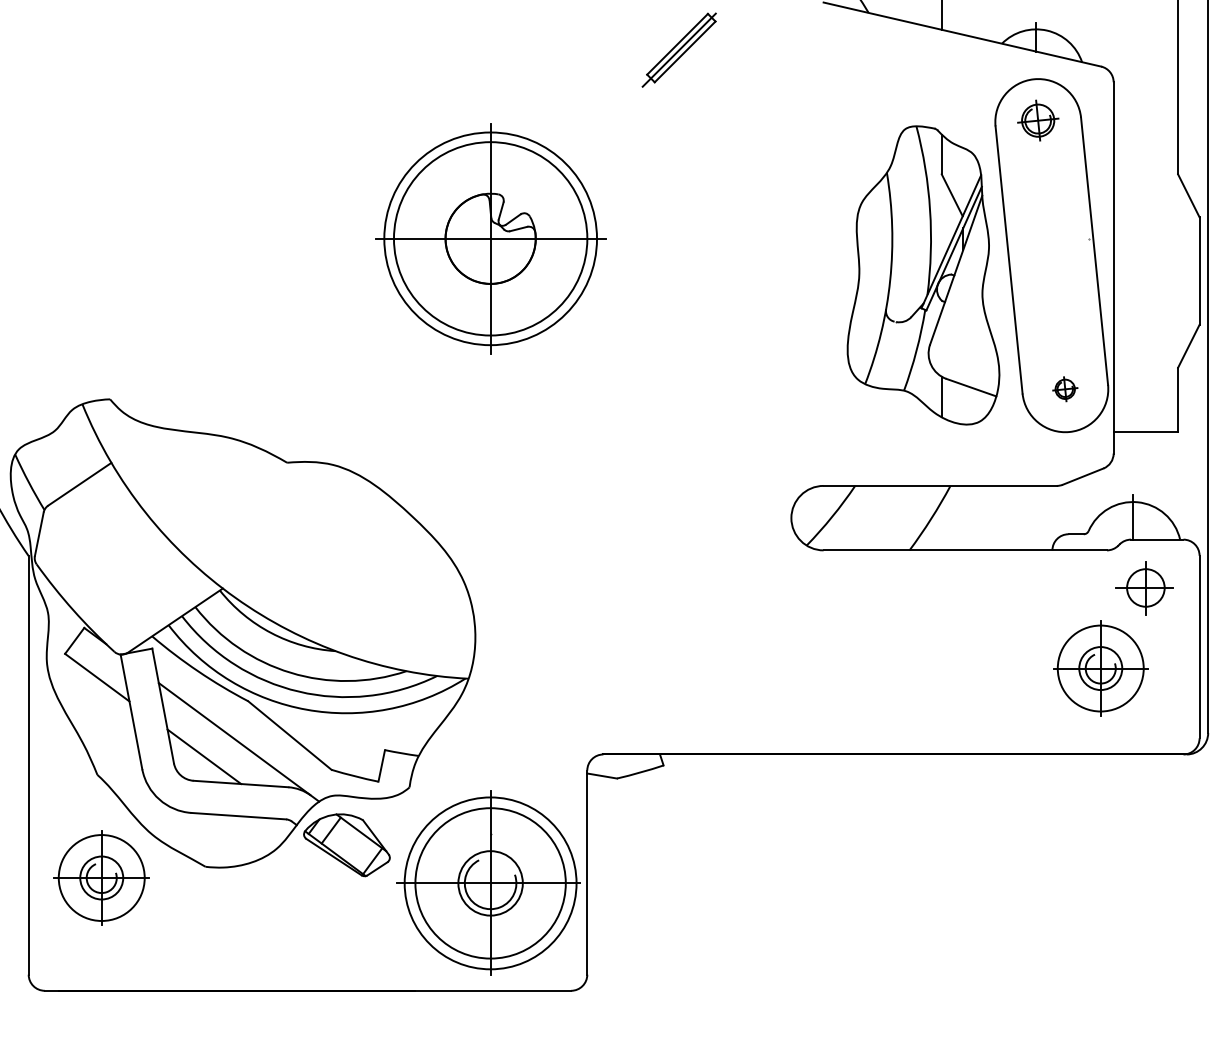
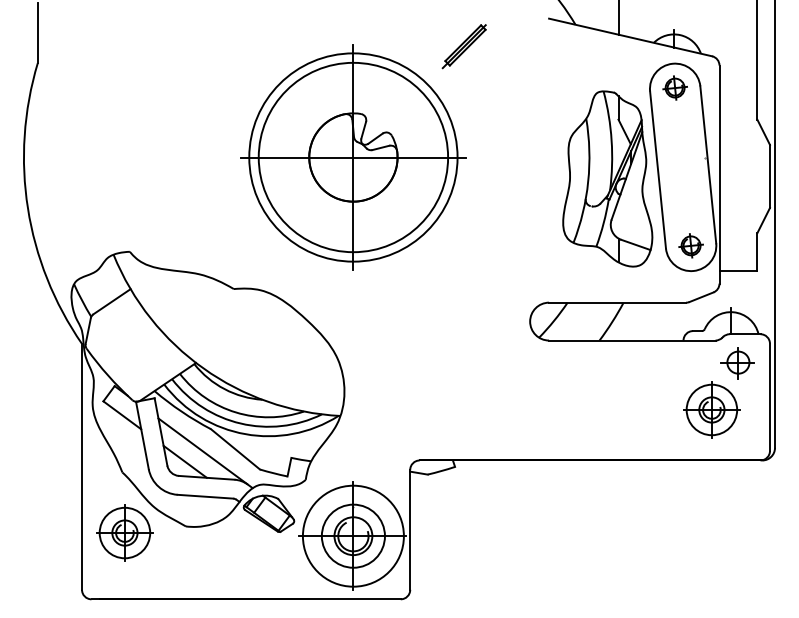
part: (490, 238) -> (353, 157), size x1.67
part: (1064, 388) -> (690, 245), size x1.67
circle: (489, 882) -> (352, 535), size x0.71

